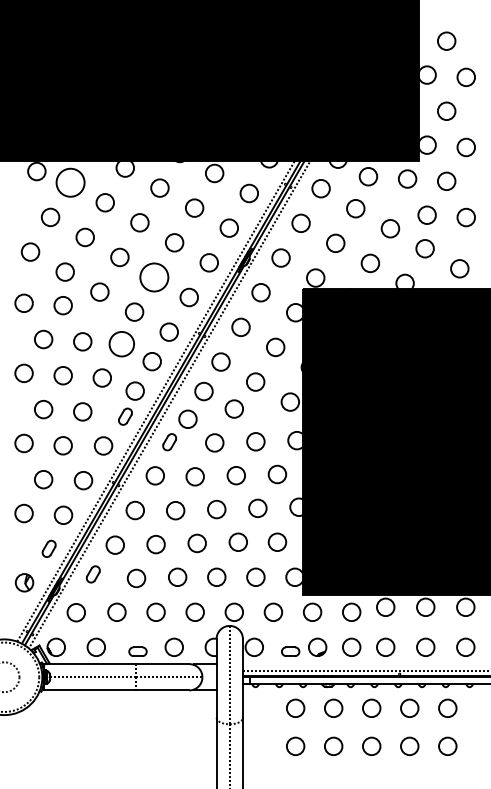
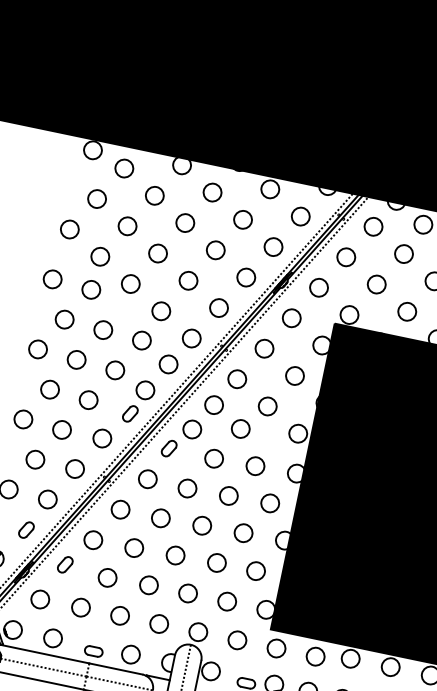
circle: (70, 182) -> (124, 168), size x0.62
circle: (154, 277) -> (188, 280), size x0.62
circle: (121, 343) -> (141, 339), size x0.71

